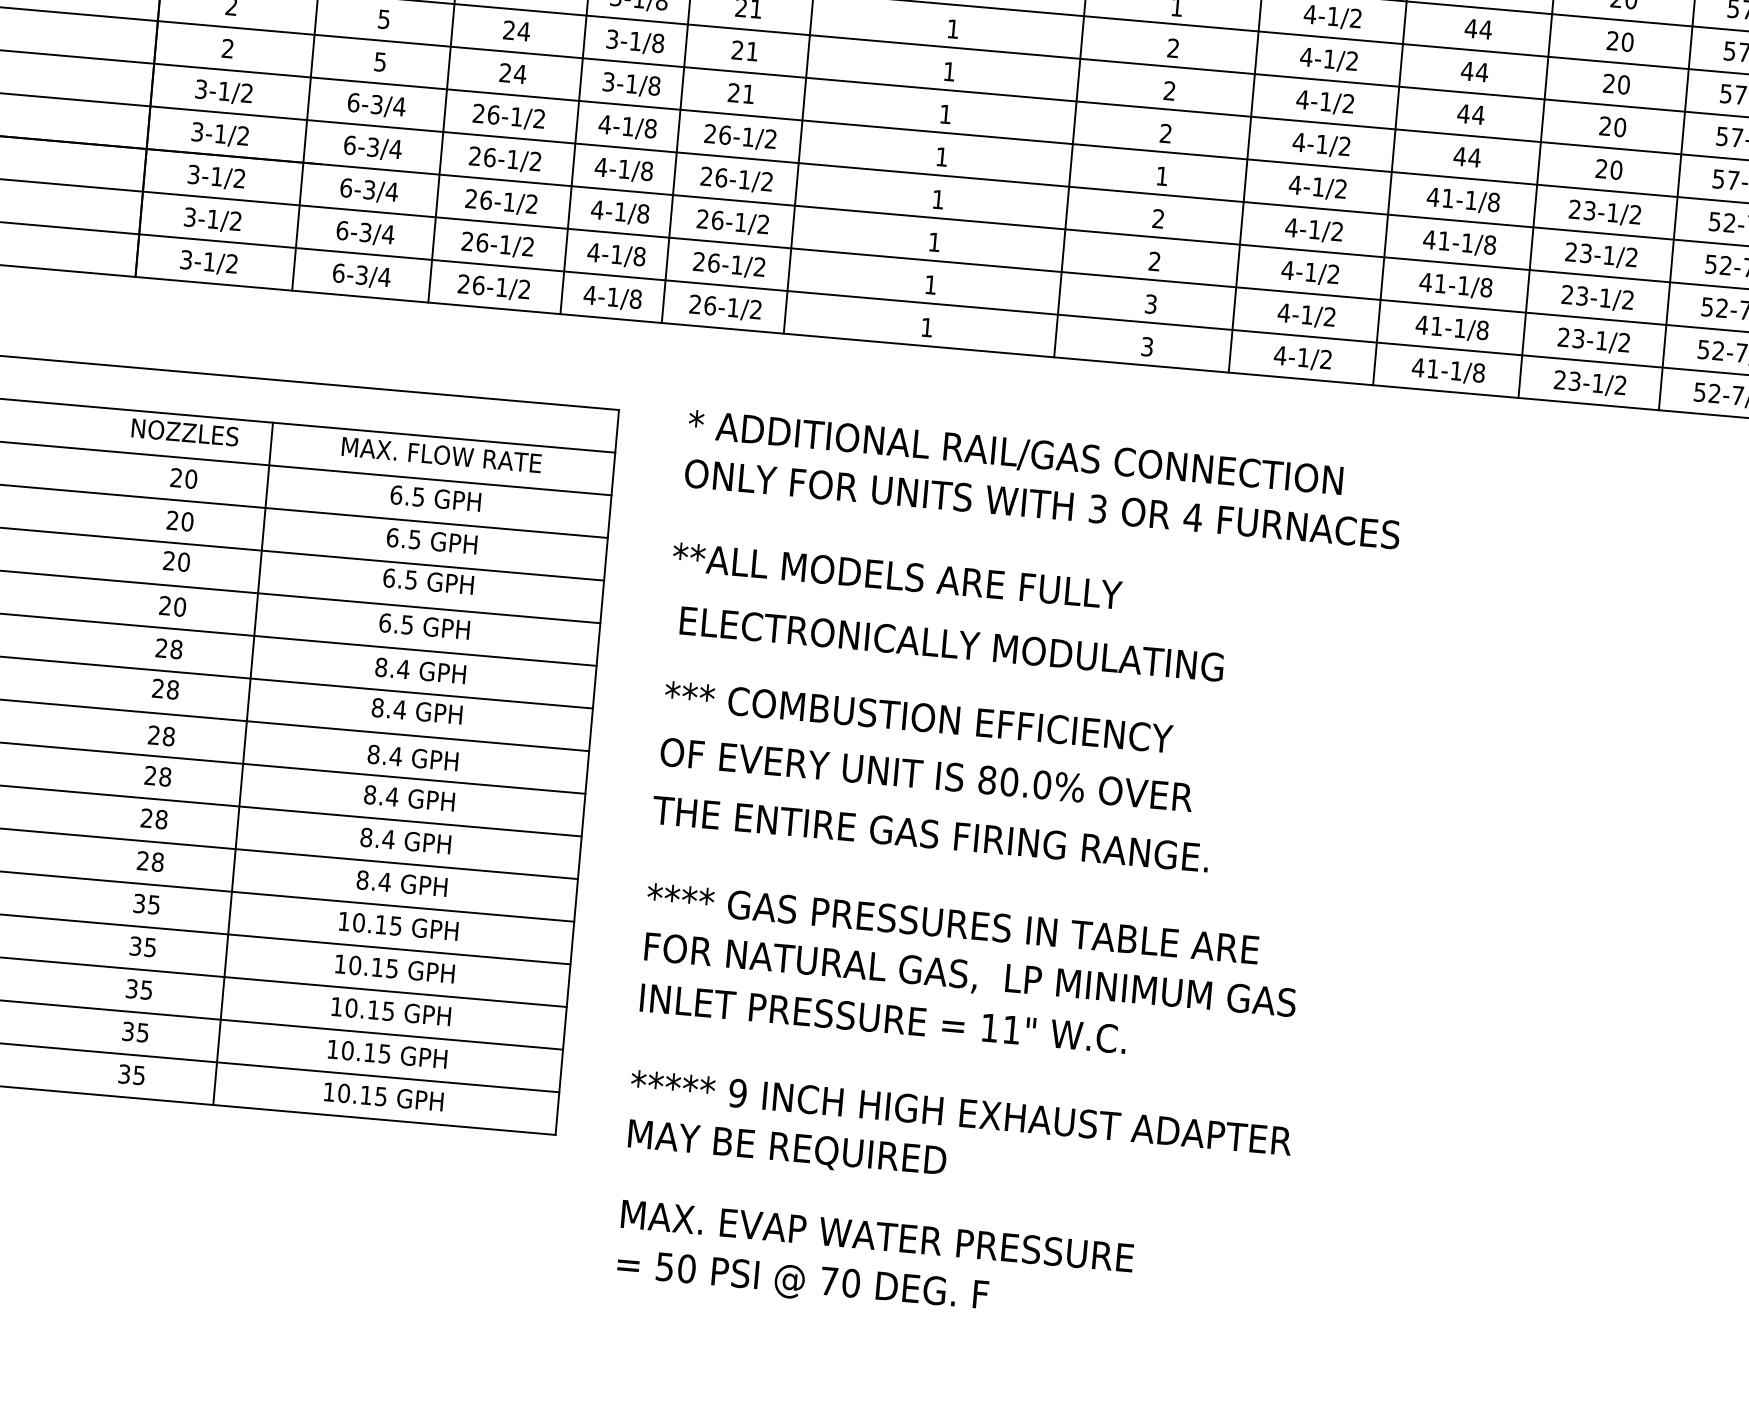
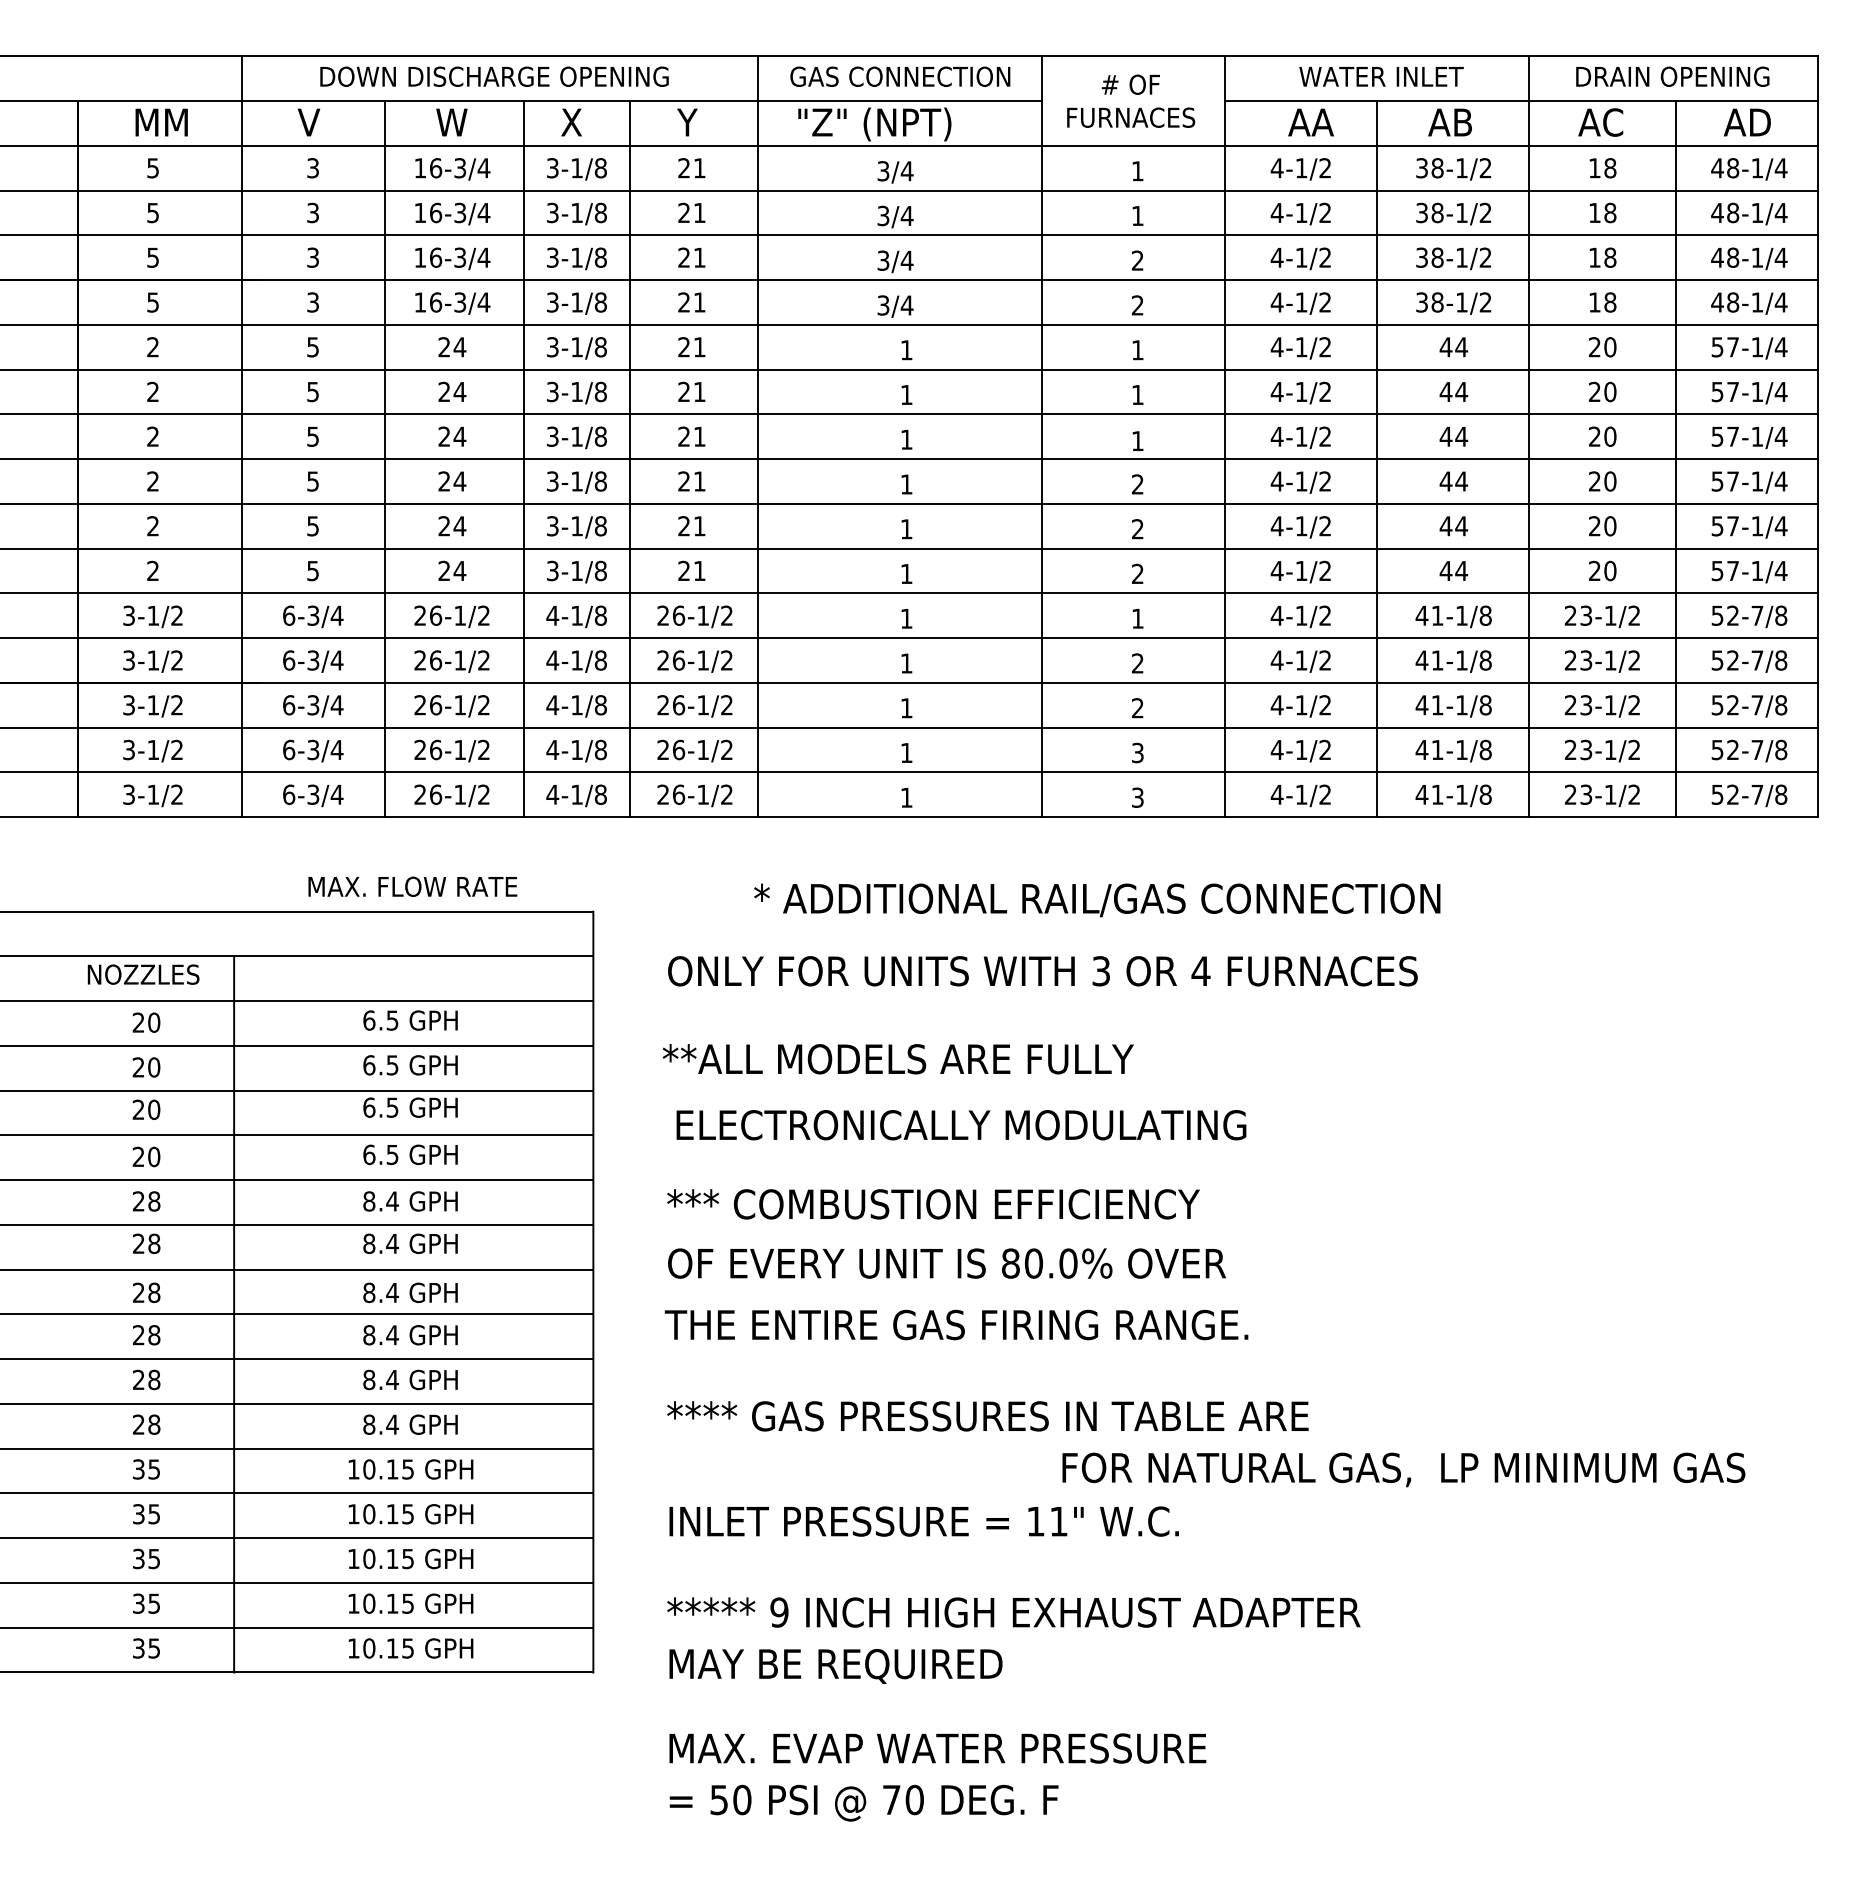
text: (441, 454) -> (412, 886), moved
text: (1015, 454) -> (1097, 900), moved
text: (969, 976) -> (1403, 1469), moved

